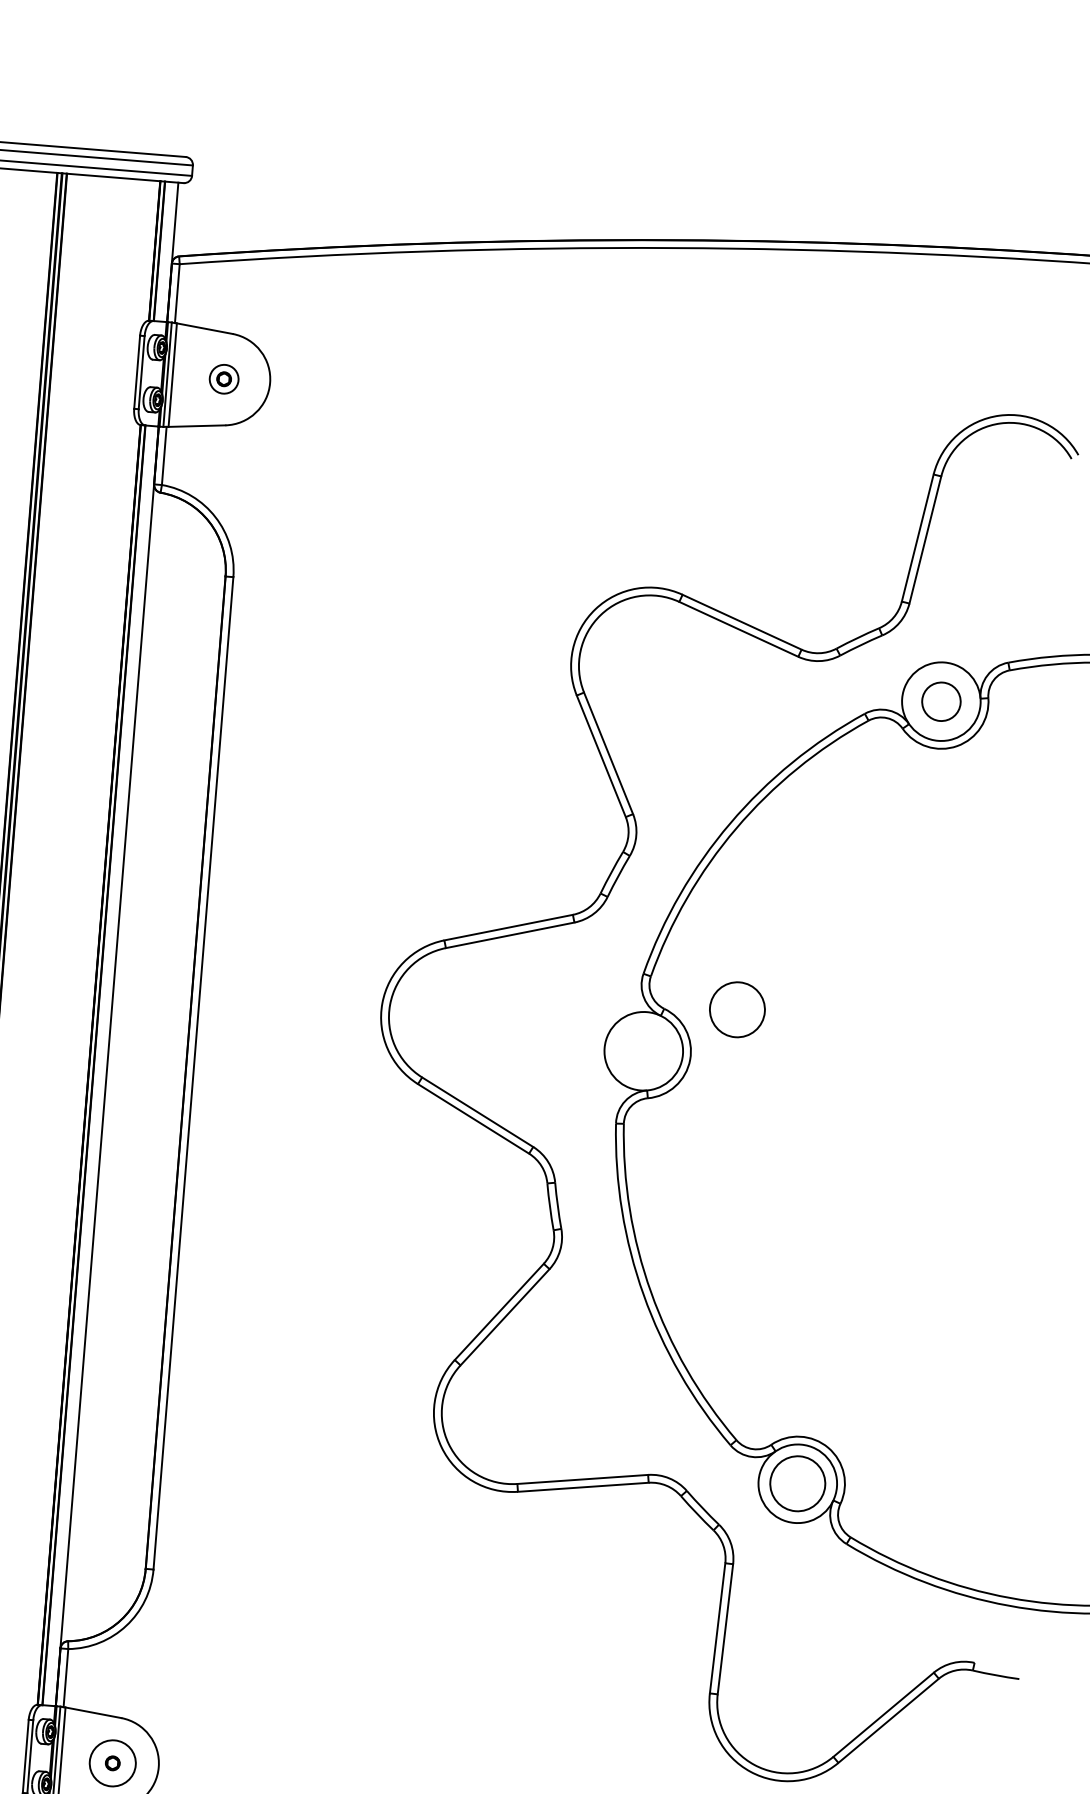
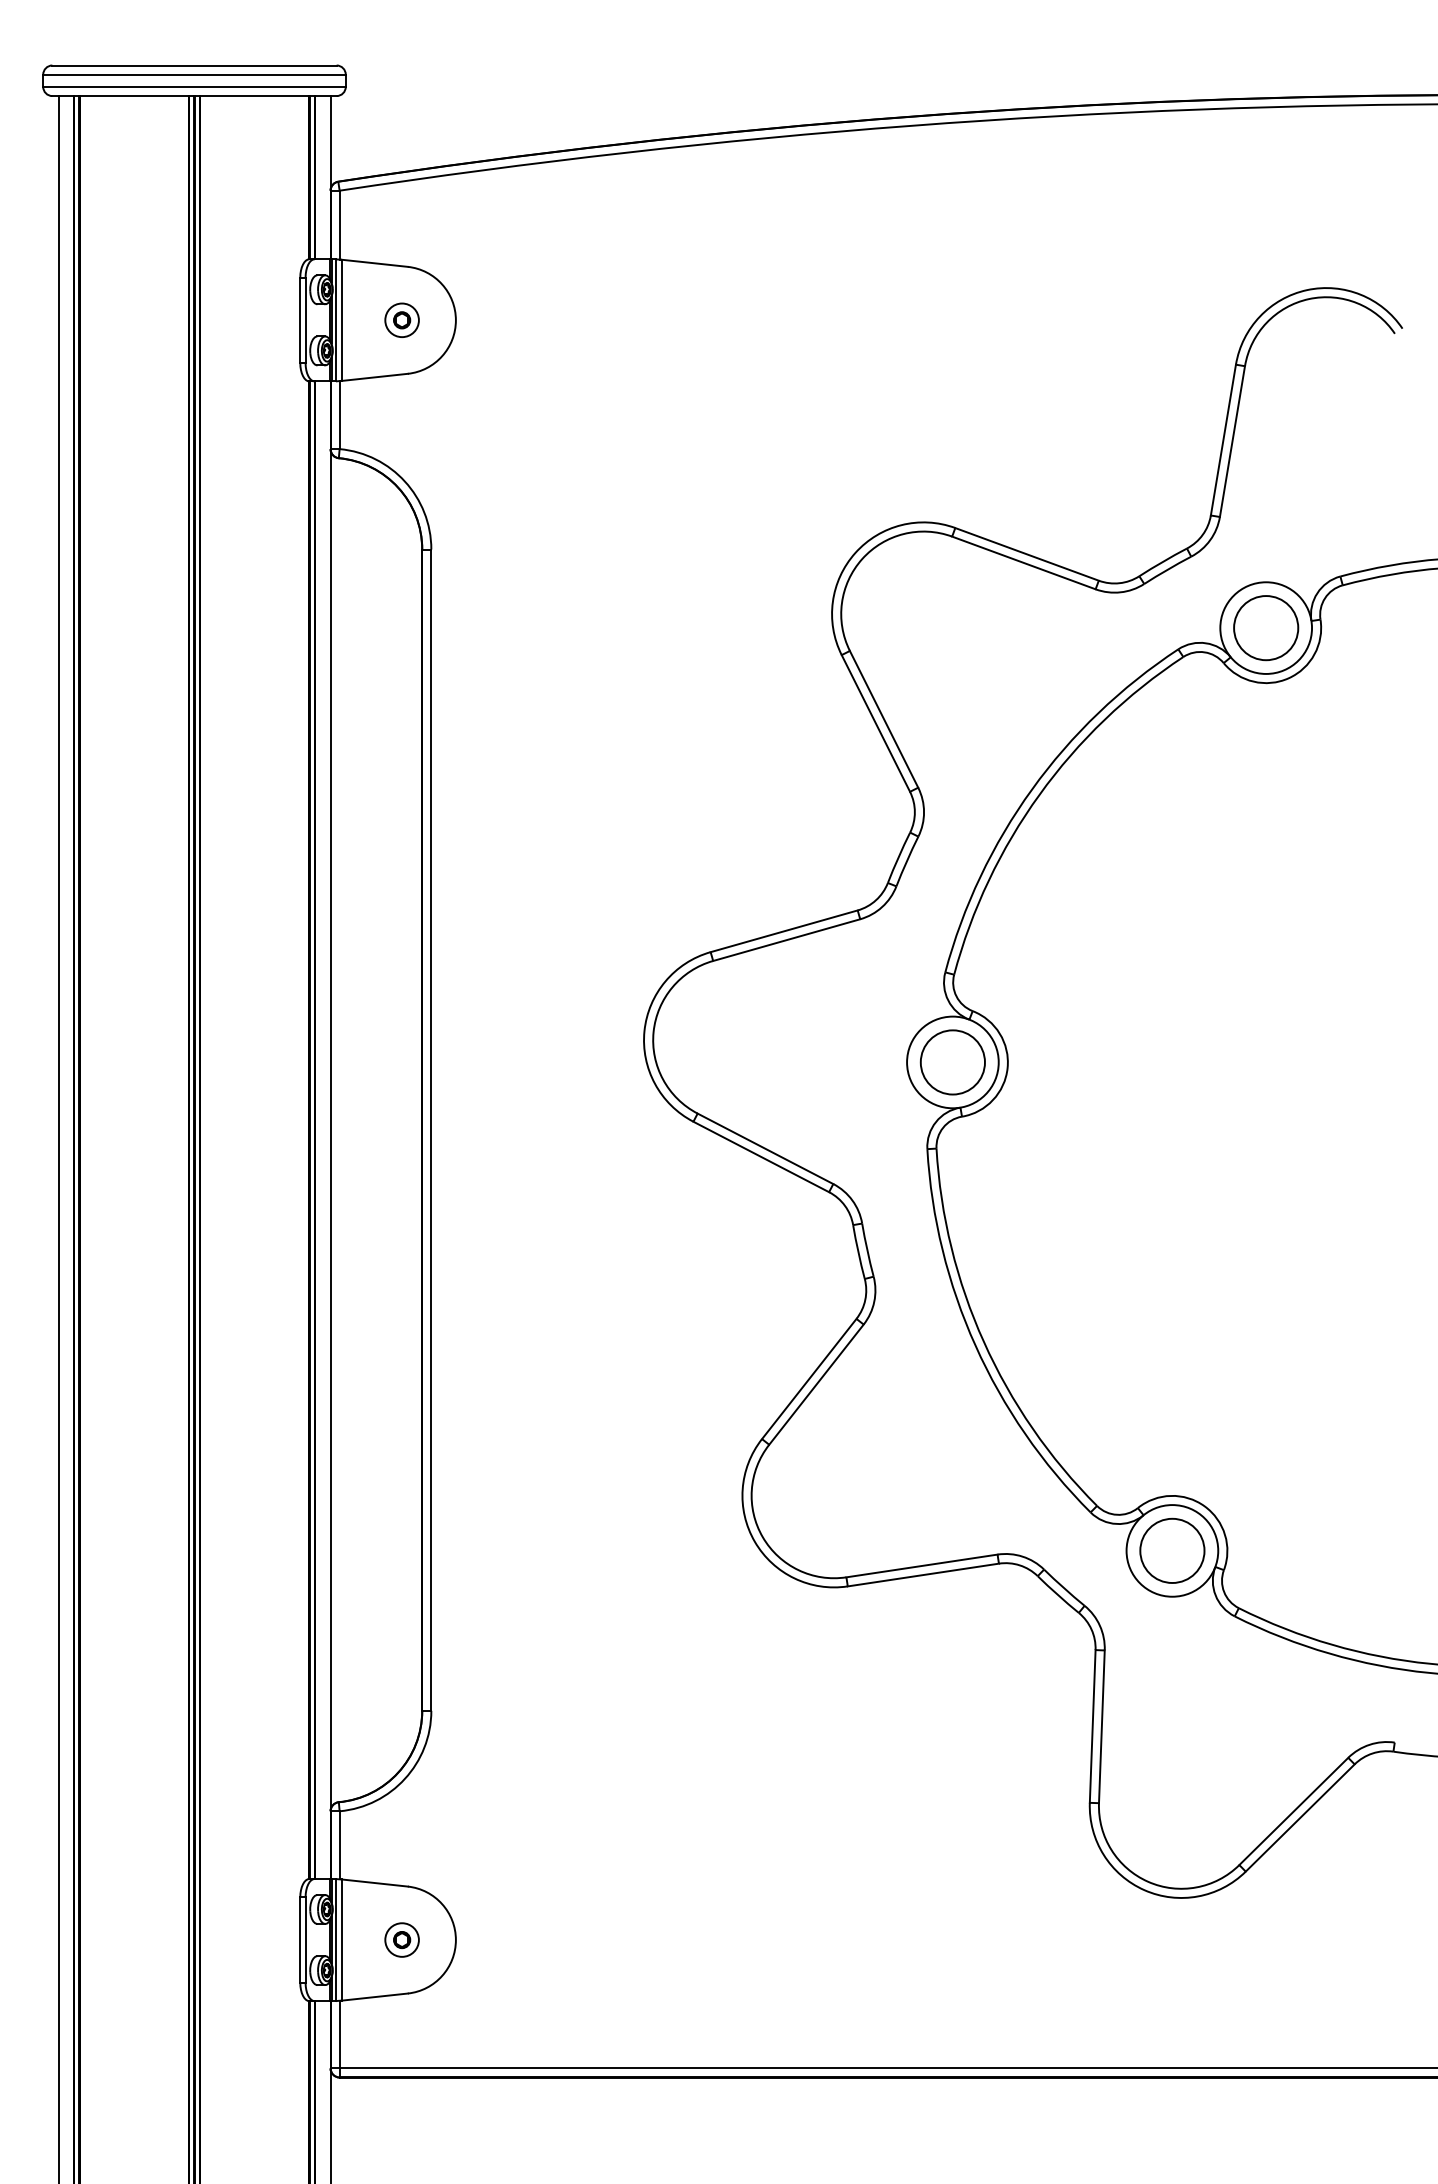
circle: (941, 702) -> (1266, 628), size x1.43
circle: (737, 1009) -> (952, 1062), moved
circle: (112, 1762) -> (401, 1939), size x0.62

